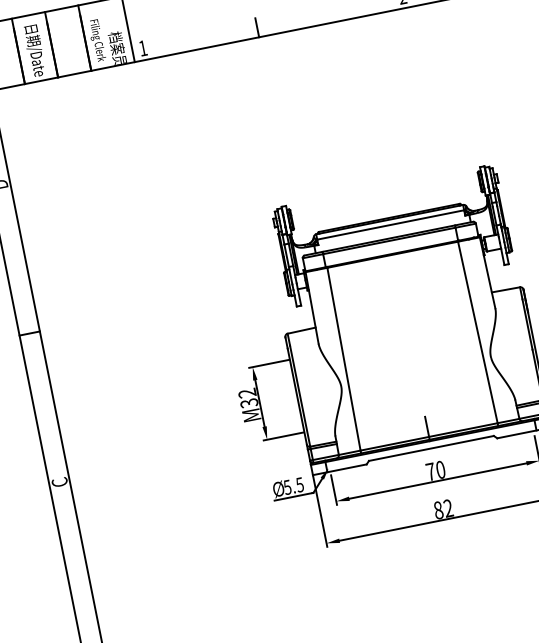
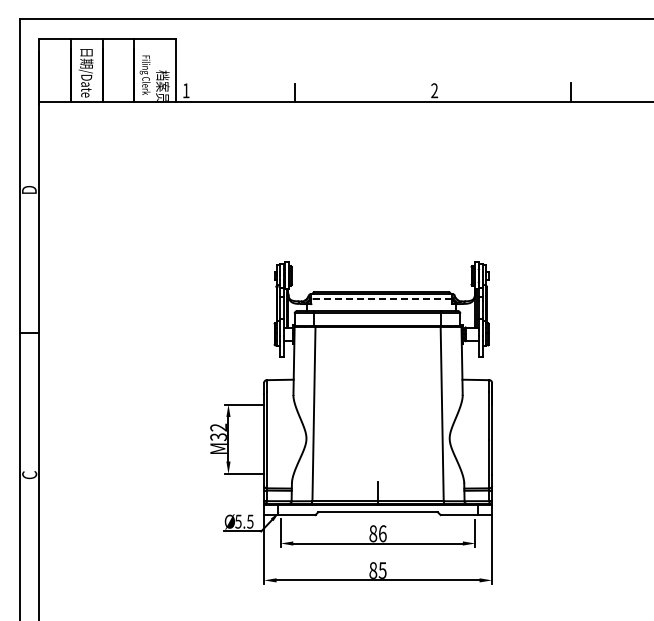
line: (390, 224) -> (381, 298), solid -> dashed
text: (435, 470) -> (377, 533), 70 -> 86
text: (448, 508) -> (382, 570), 82 -> 85

